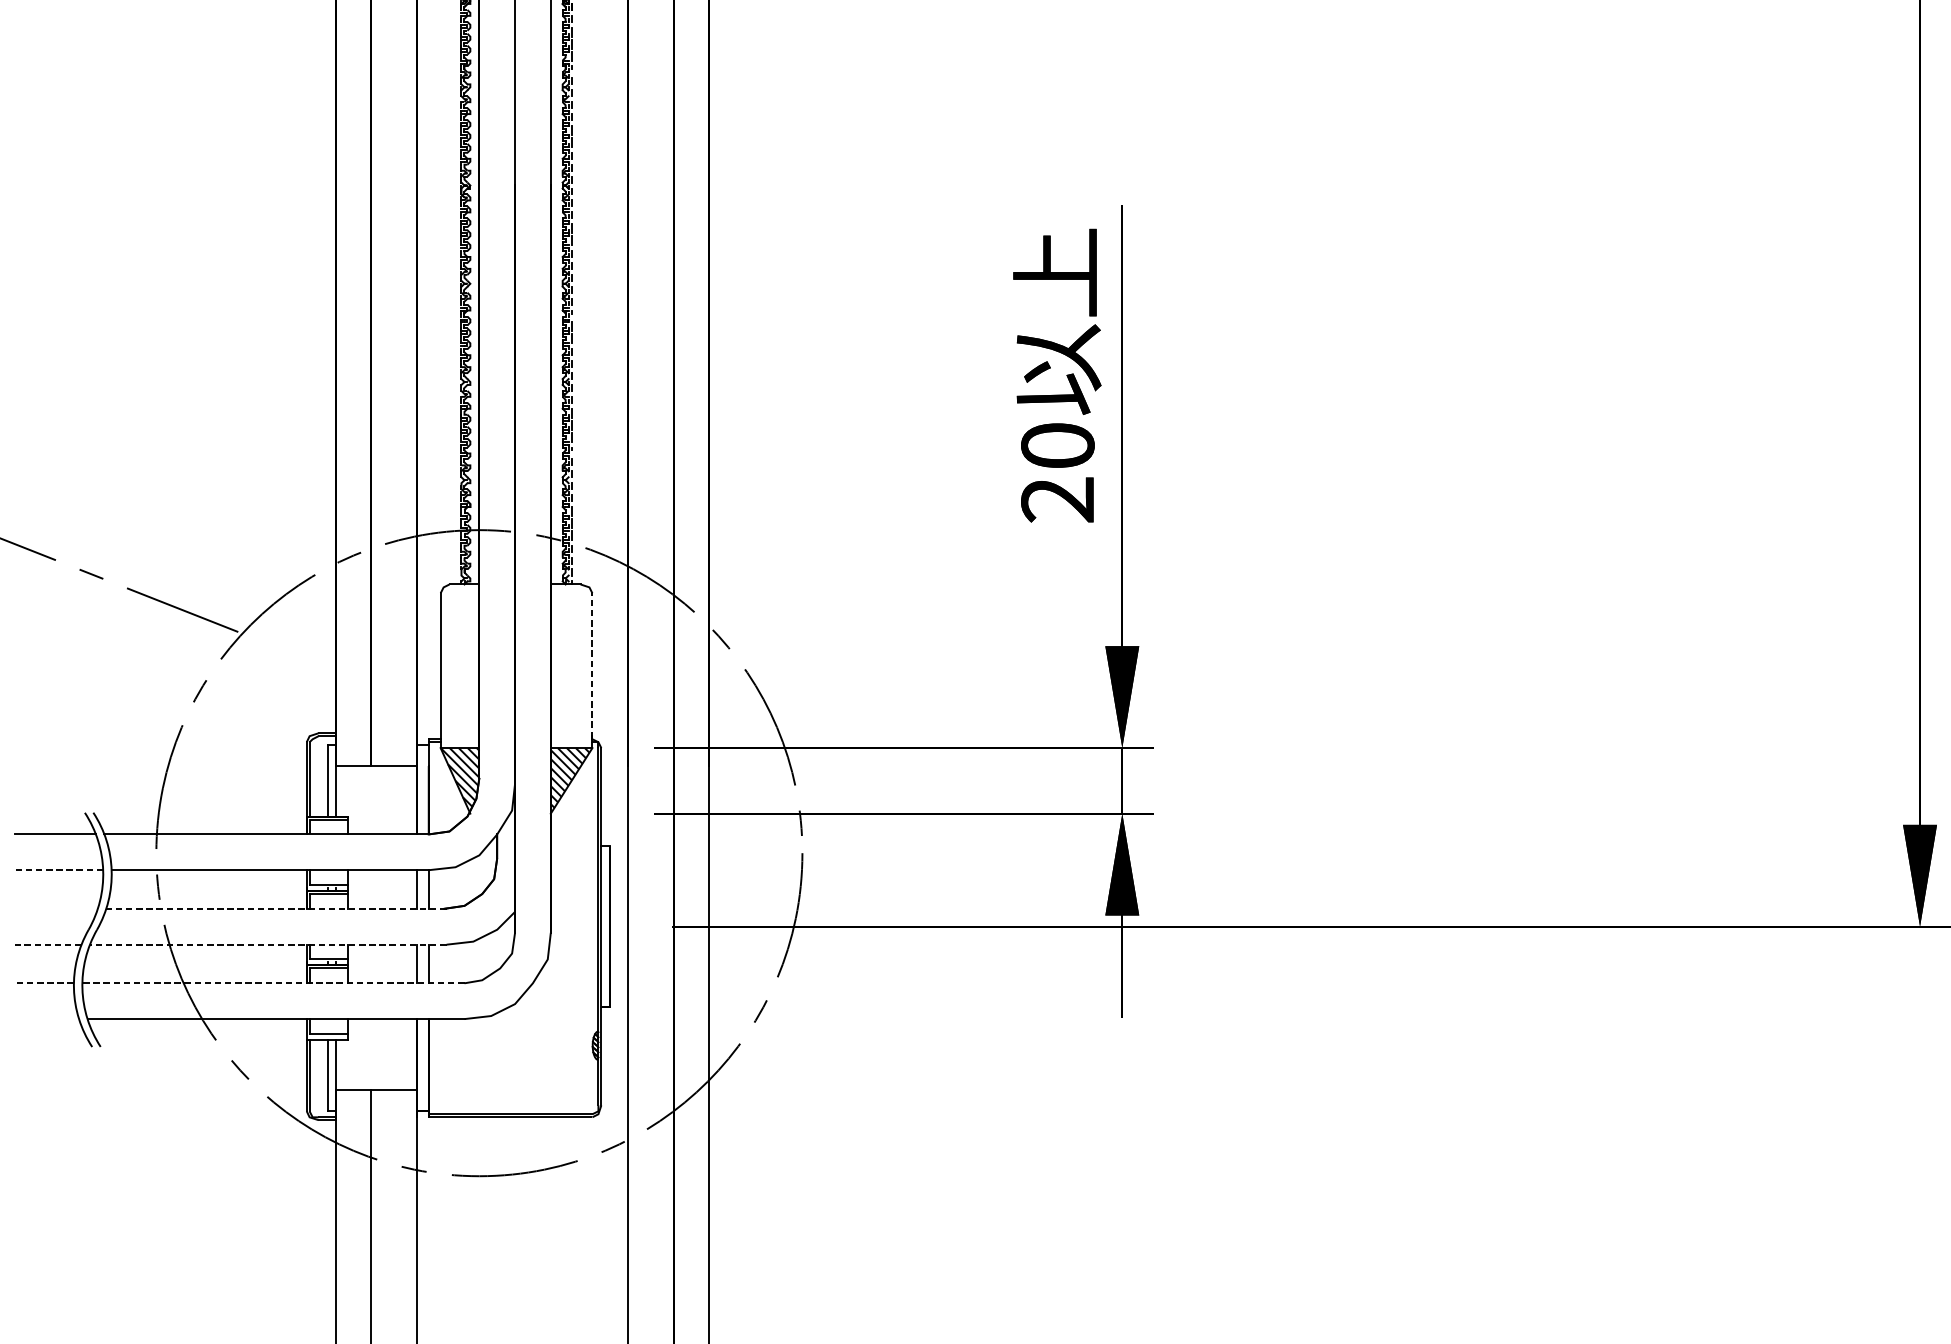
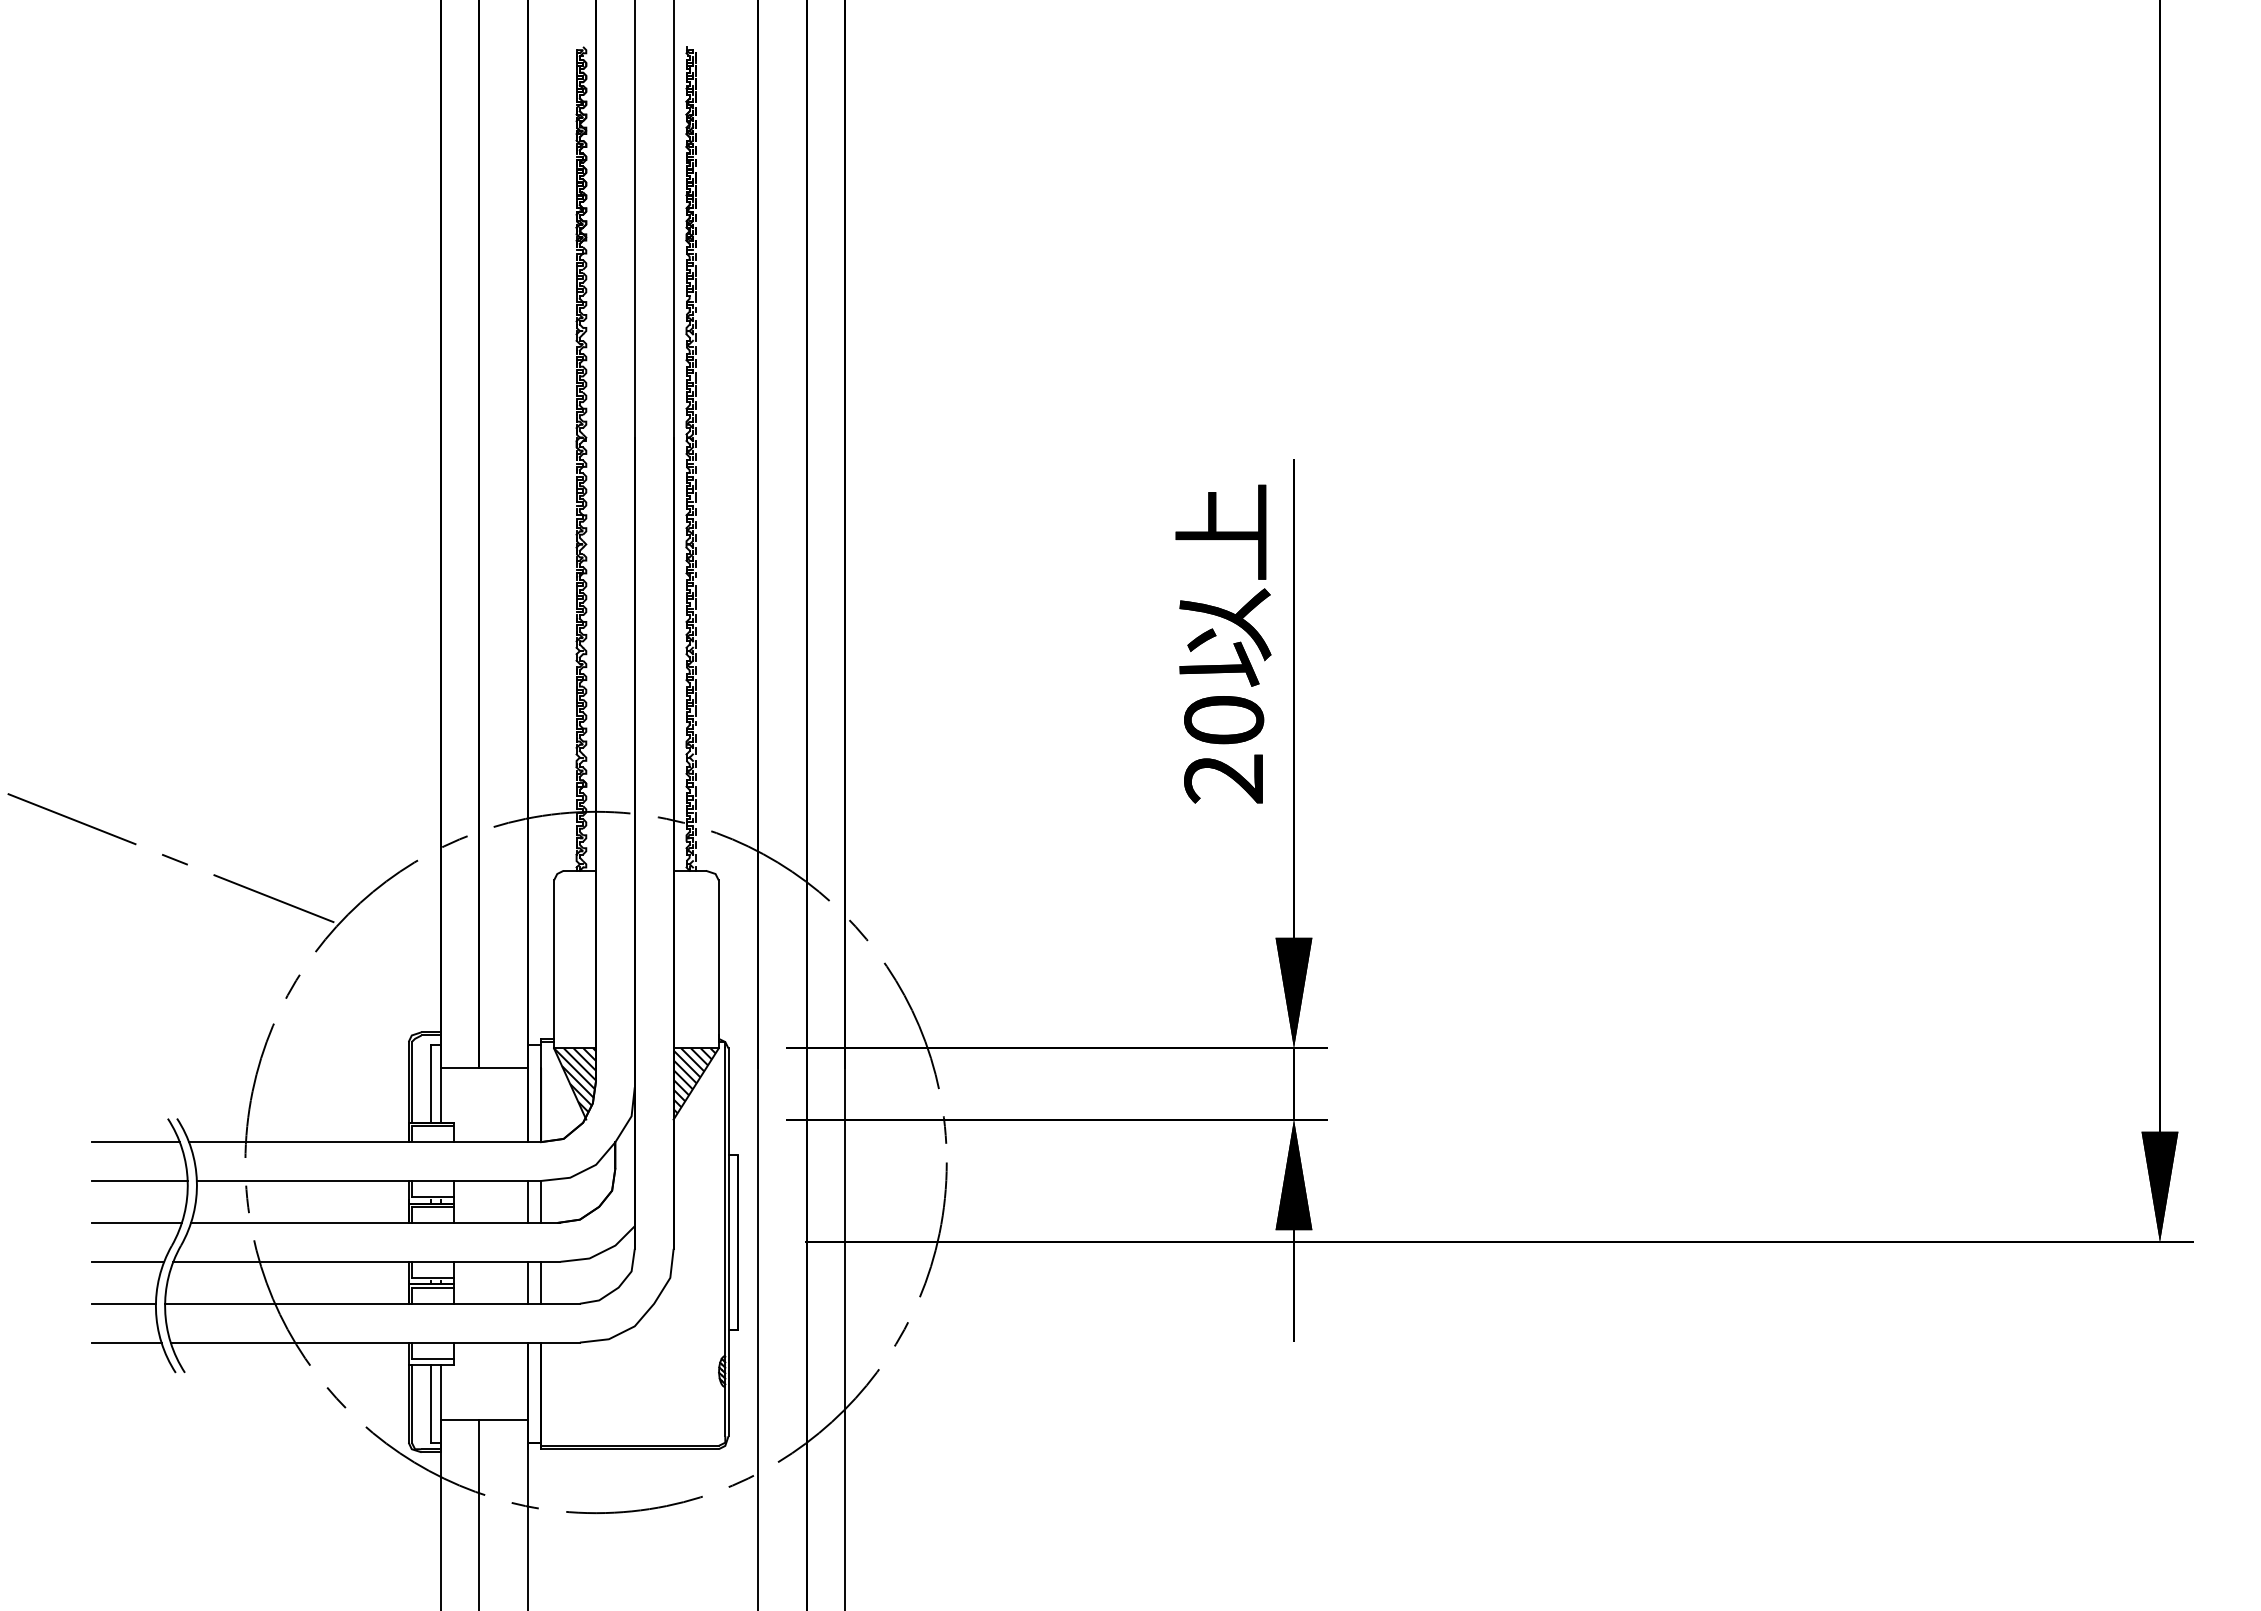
line: (592, 669) -> (718, 963), dashed -> solid
line: (58, 869) -> (139, 1180), dashed -> solid
line: (56, 909) -> (136, 1223), added
line: (276, 909) -> (375, 1223), dashed -> solid
line: (47, 944) -> (127, 1261), dashed -> solid
line: (267, 944) -> (366, 1261), dashed -> solid
line: (44, 983) -> (123, 1303), dashed -> solid
line: (273, 983) -> (372, 1303), dashed -> solid
line: (46, 1019) -> (126, 1342), added

